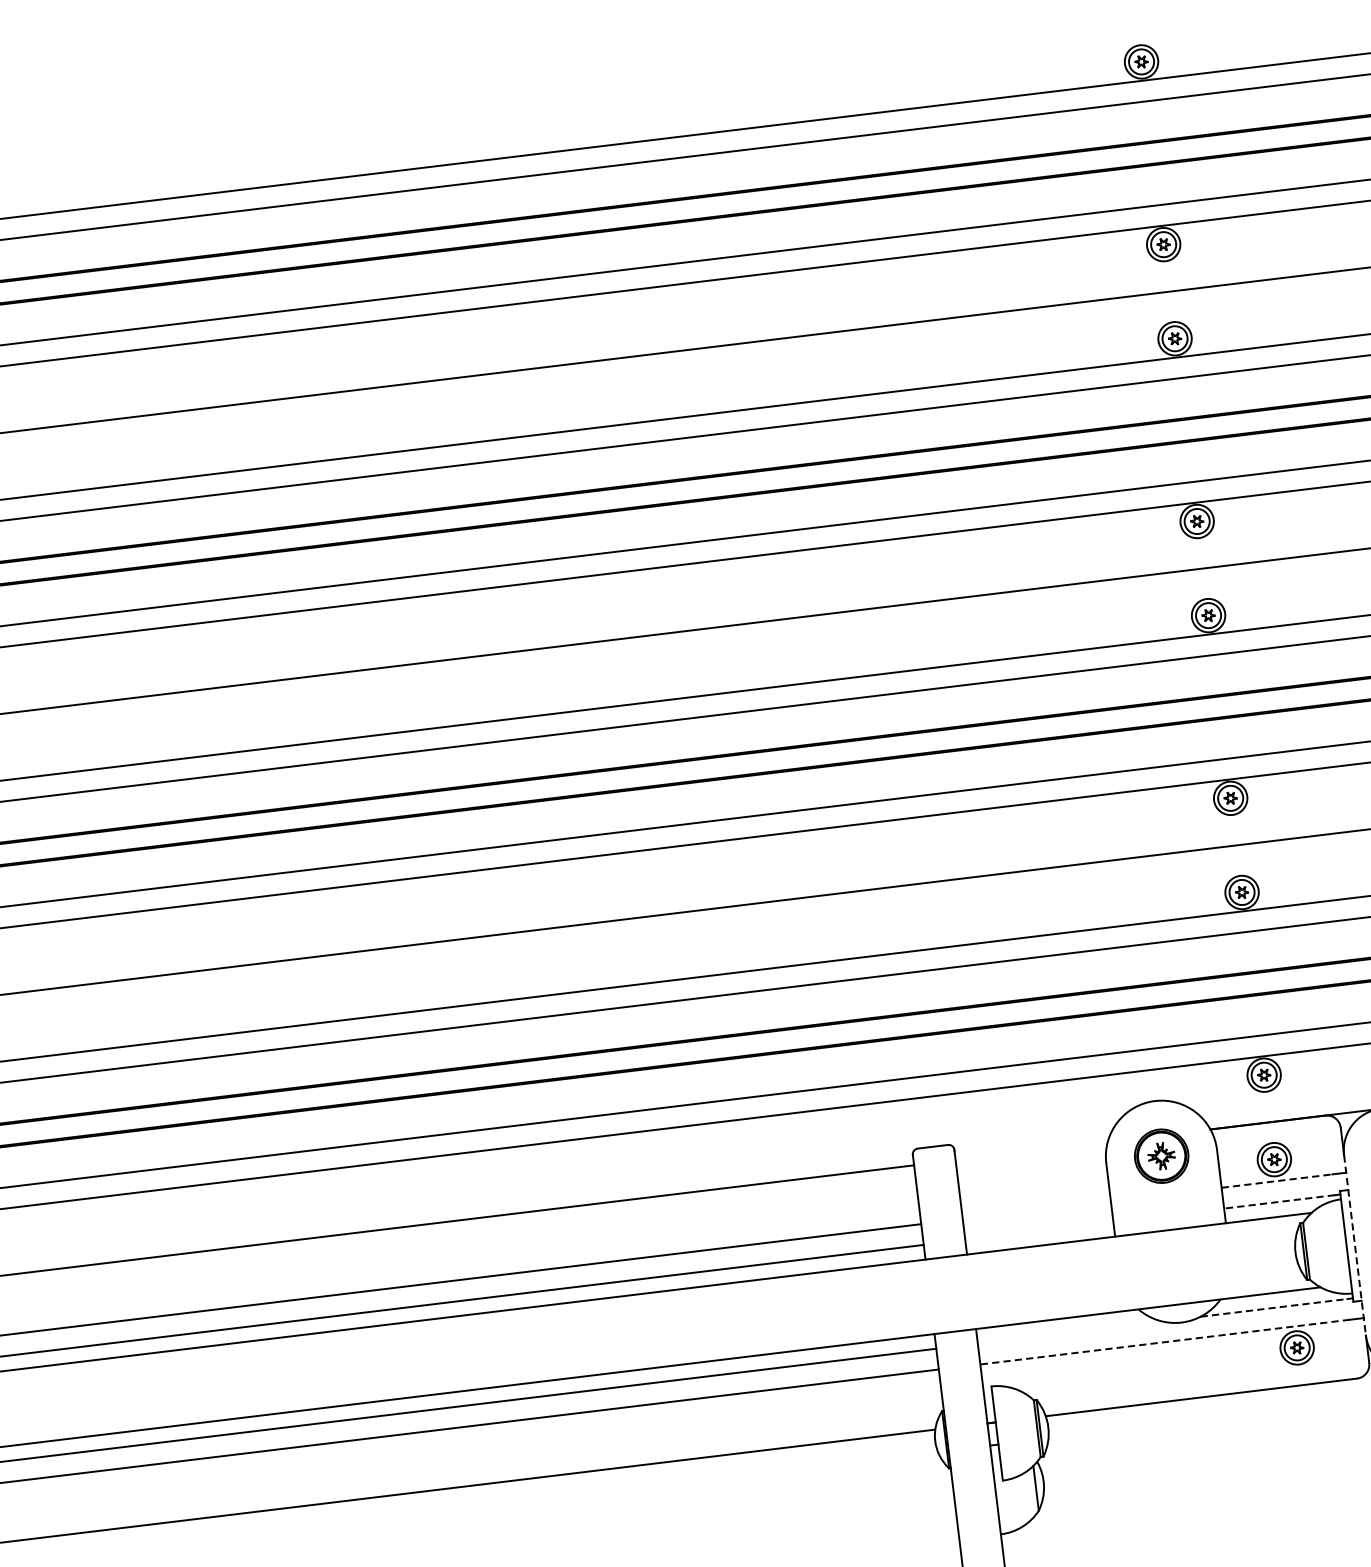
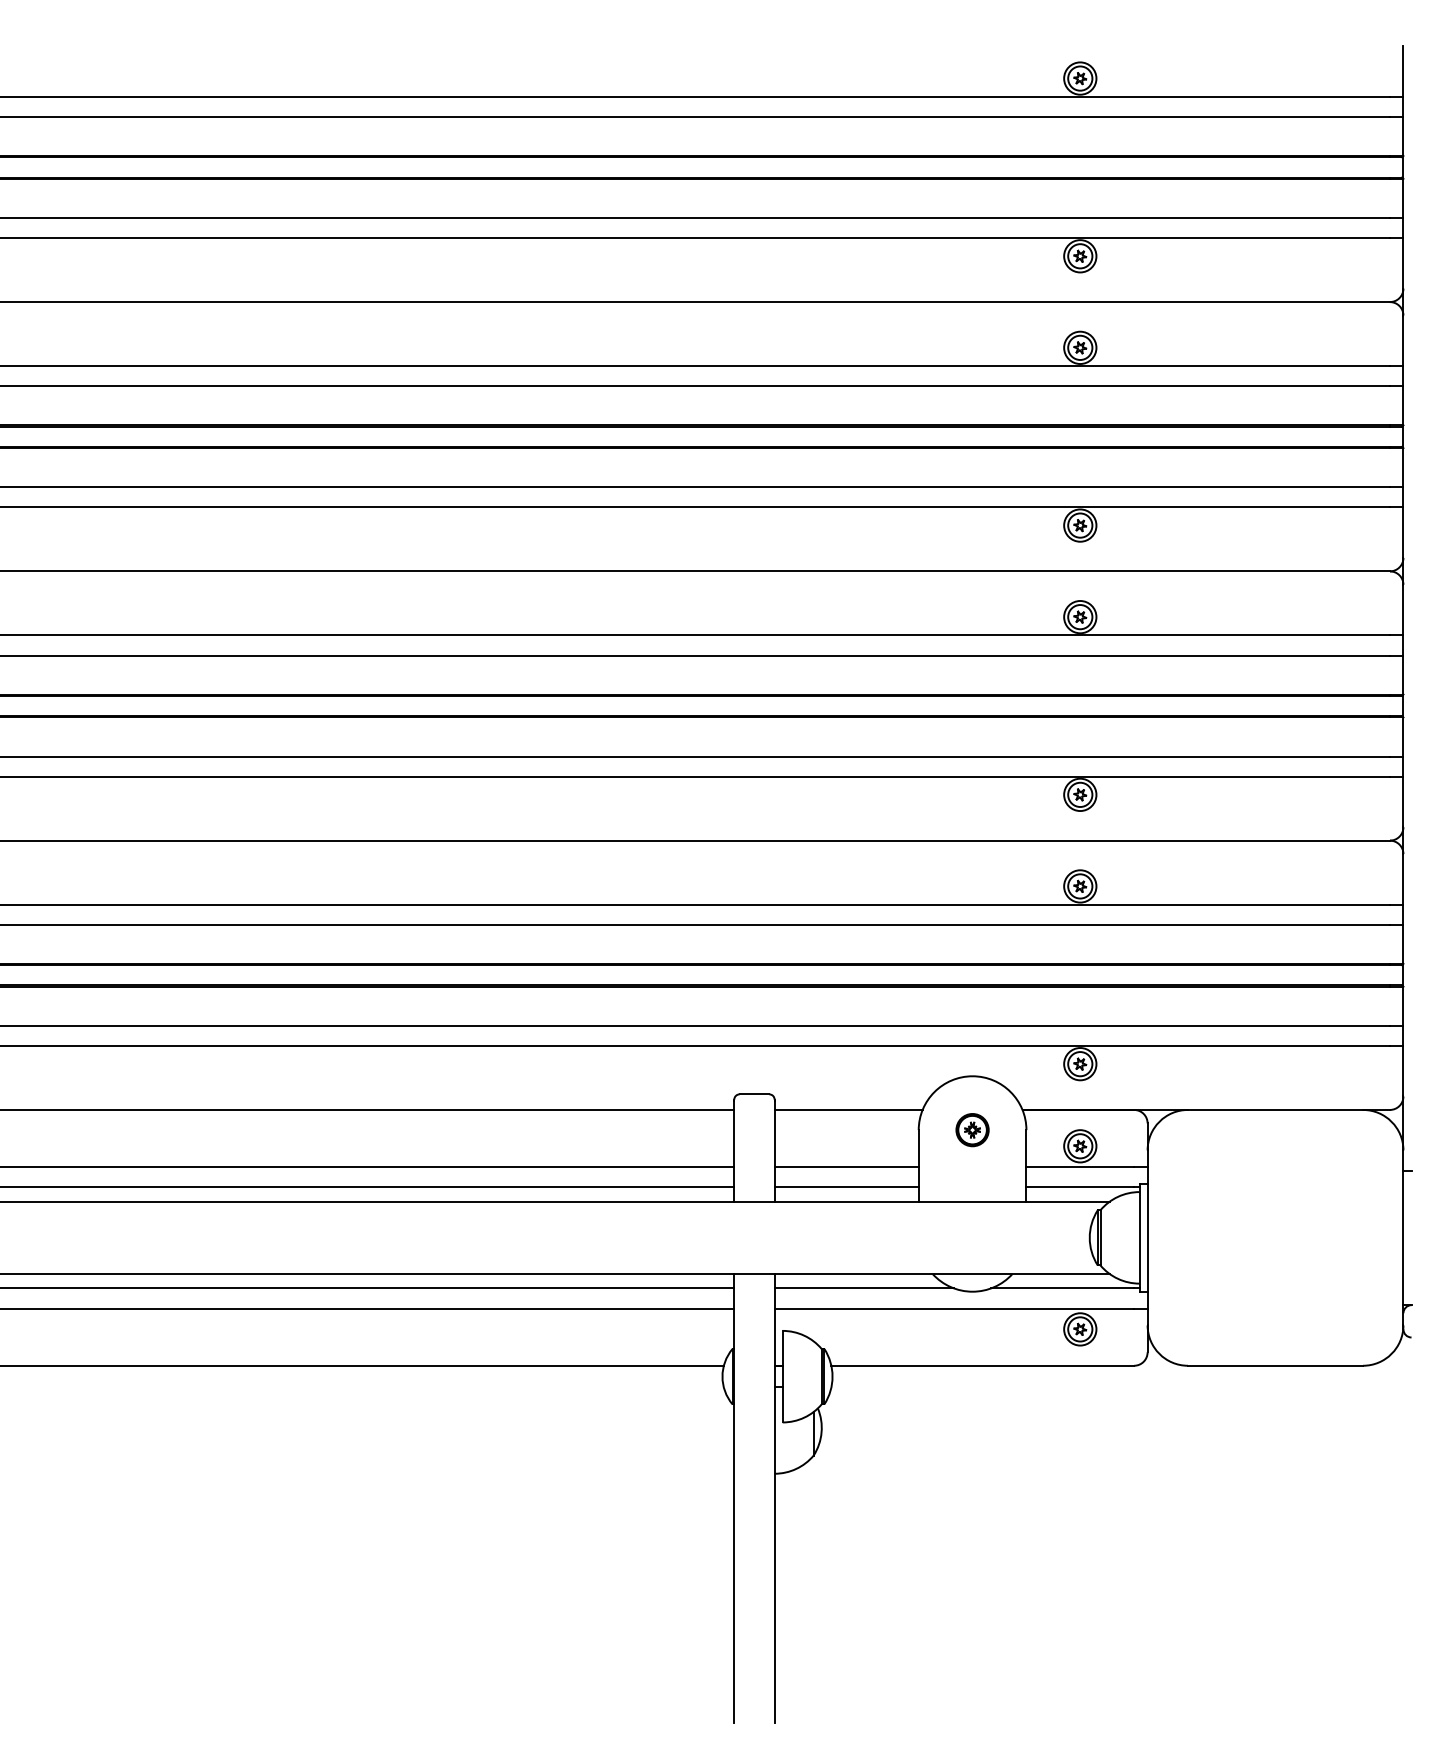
line: (1031, 1150) -> (848, 1109), added
part: (1161, 1156) -> (972, 1130), size x0.62
line: (1277, 1181) -> (1080, 1167), dashed -> solid
line: (1279, 1201) -> (1080, 1187), dashed -> solid
line: (1036, 1210) -> (846, 1167), added
line: (1039, 1231) -> (846, 1187), added
line: (1354, 1245) -> (1147, 1237), dashed -> solid
line: (1274, 1307) -> (1063, 1288), dashed -> solid
line: (1069, 1332) -> (863, 1288), added
line: (1165, 1342) -> (954, 1308), dashed -> solid

